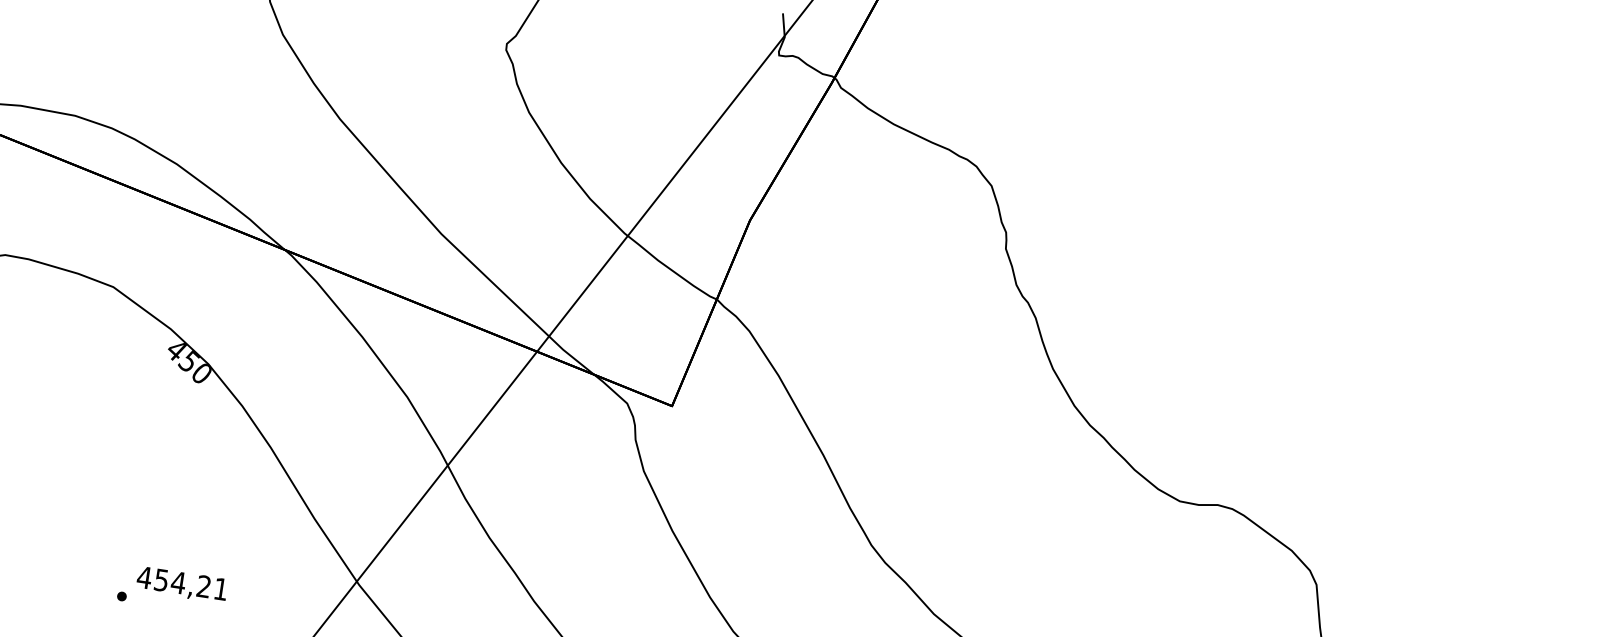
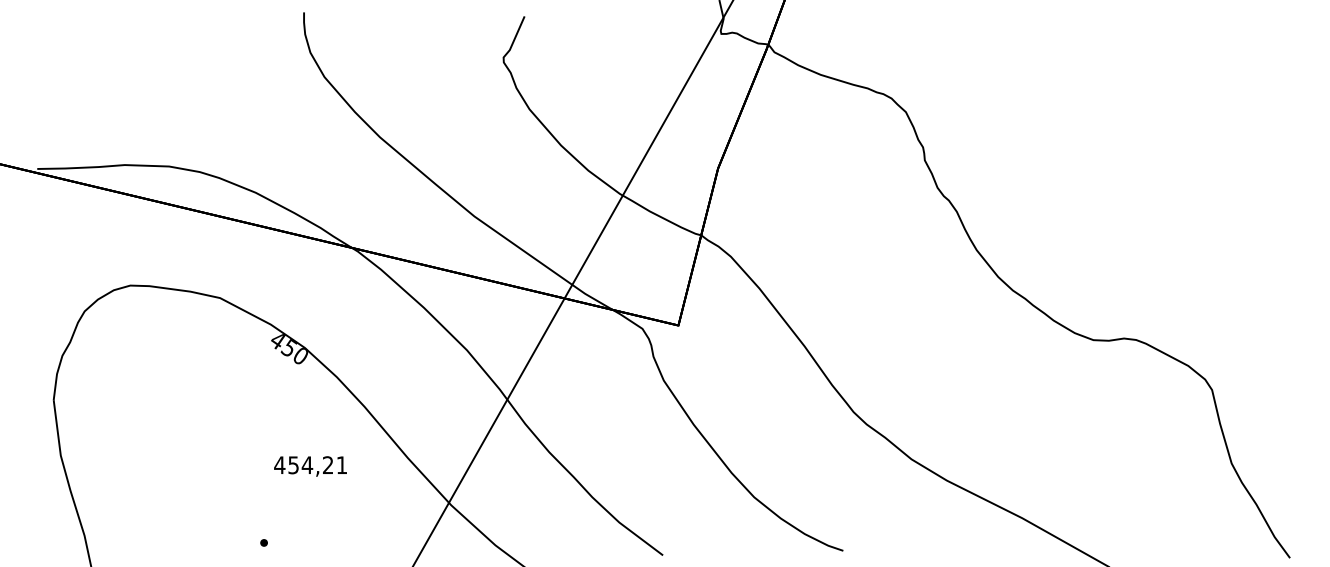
text: (182, 584) -> (310, 466), moved

